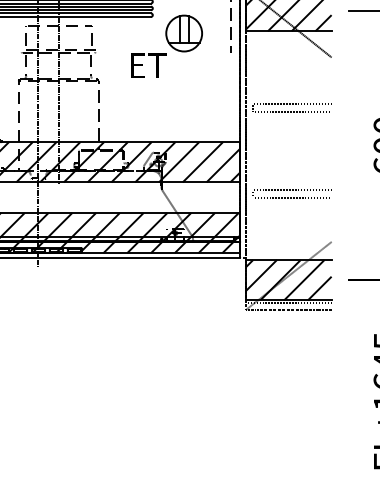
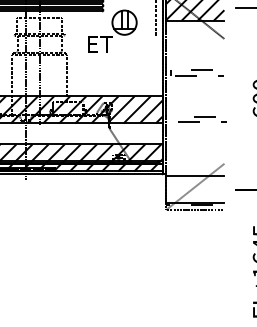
line: (294, 191) -> (202, 117), moved
hatch: (288, 279) -> (195, 189), removed

